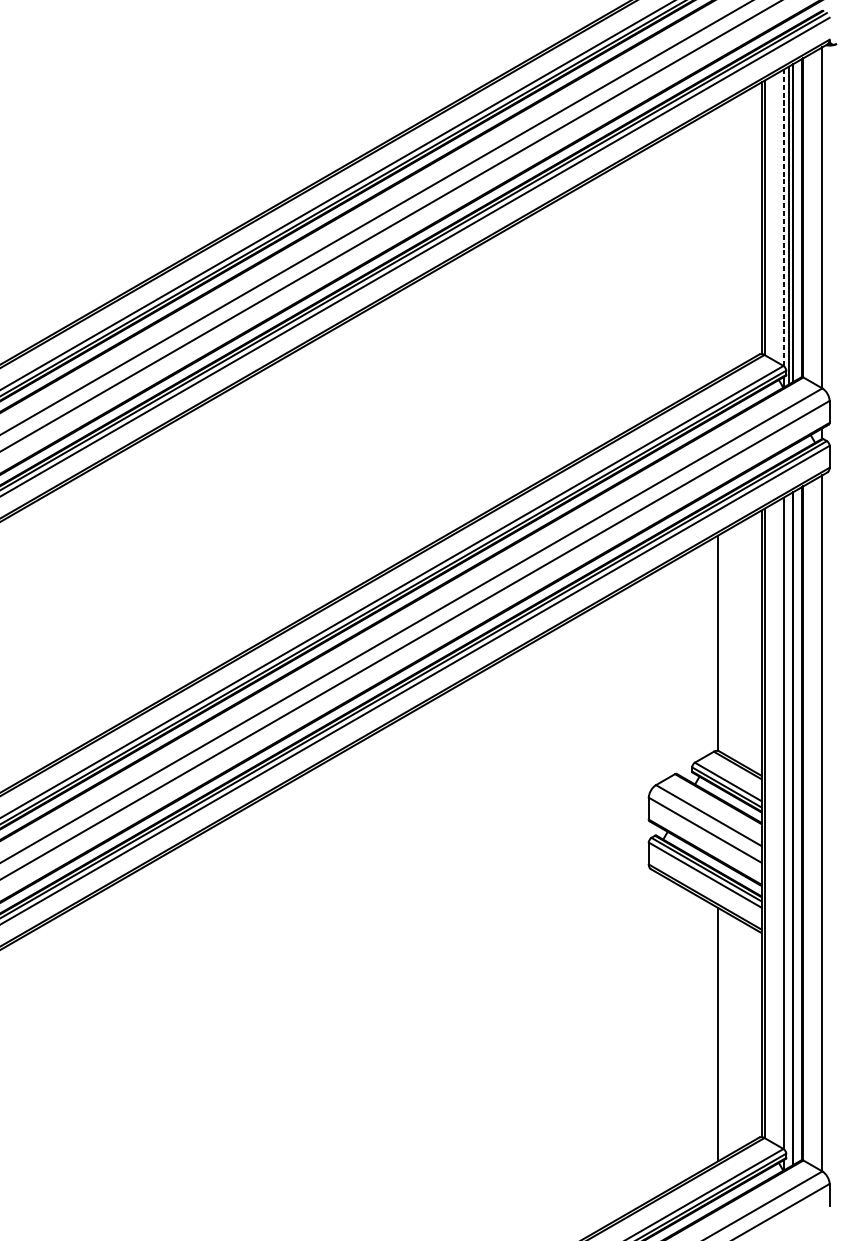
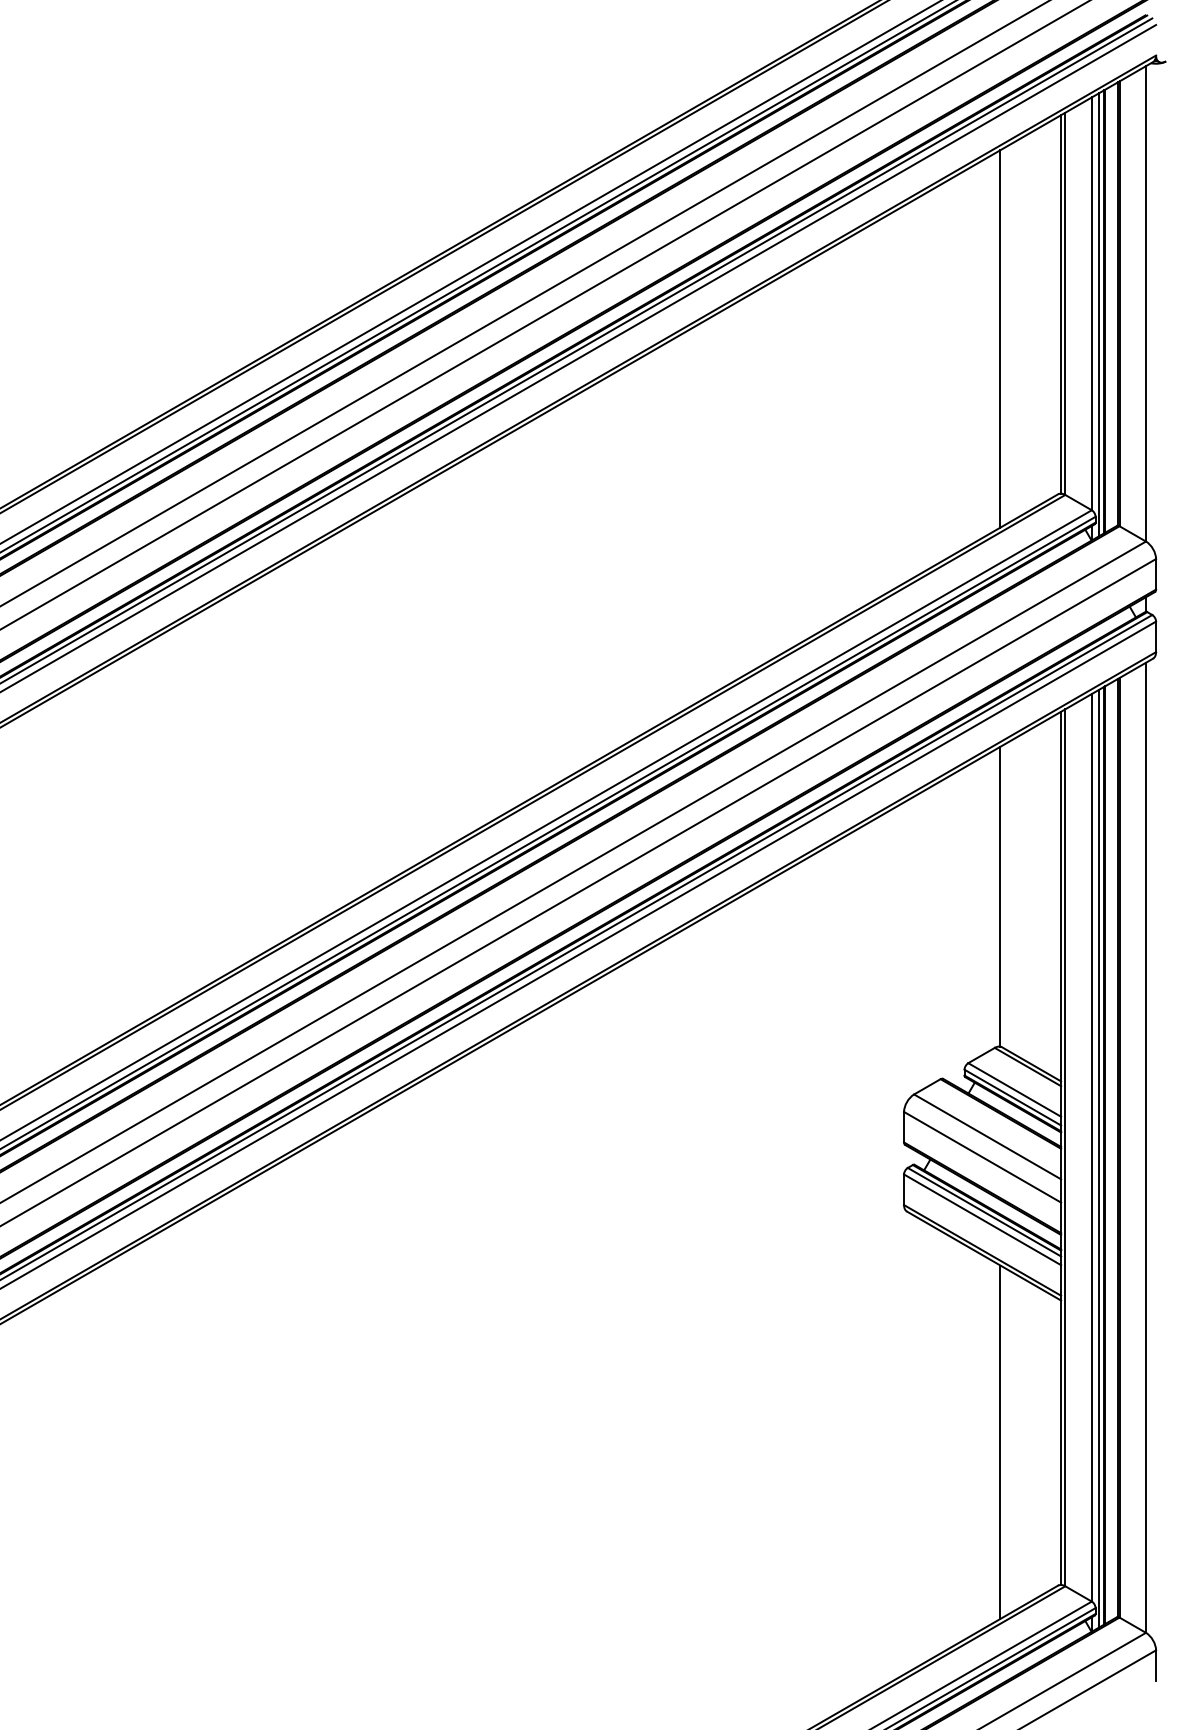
line: (783, 217) -> (1091, 303), dashed -> solid
line: (718, 242) -> (1000, 338), added
line: (789, 831) -> (1099, 1158), added

